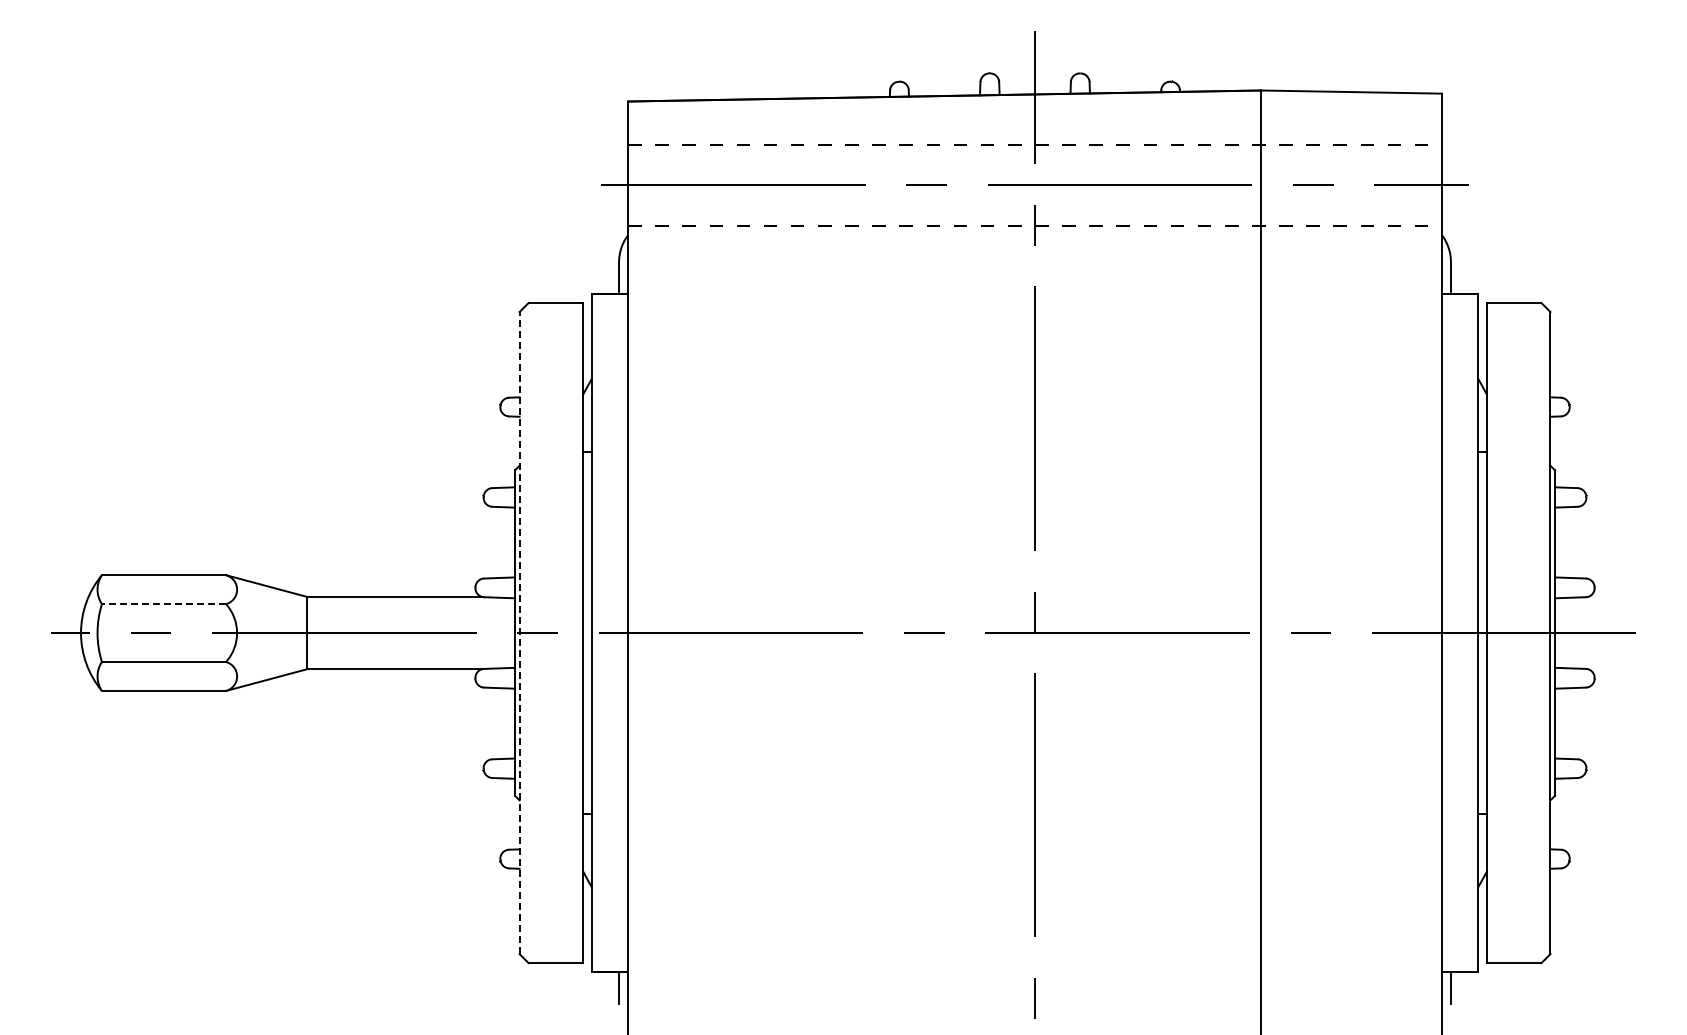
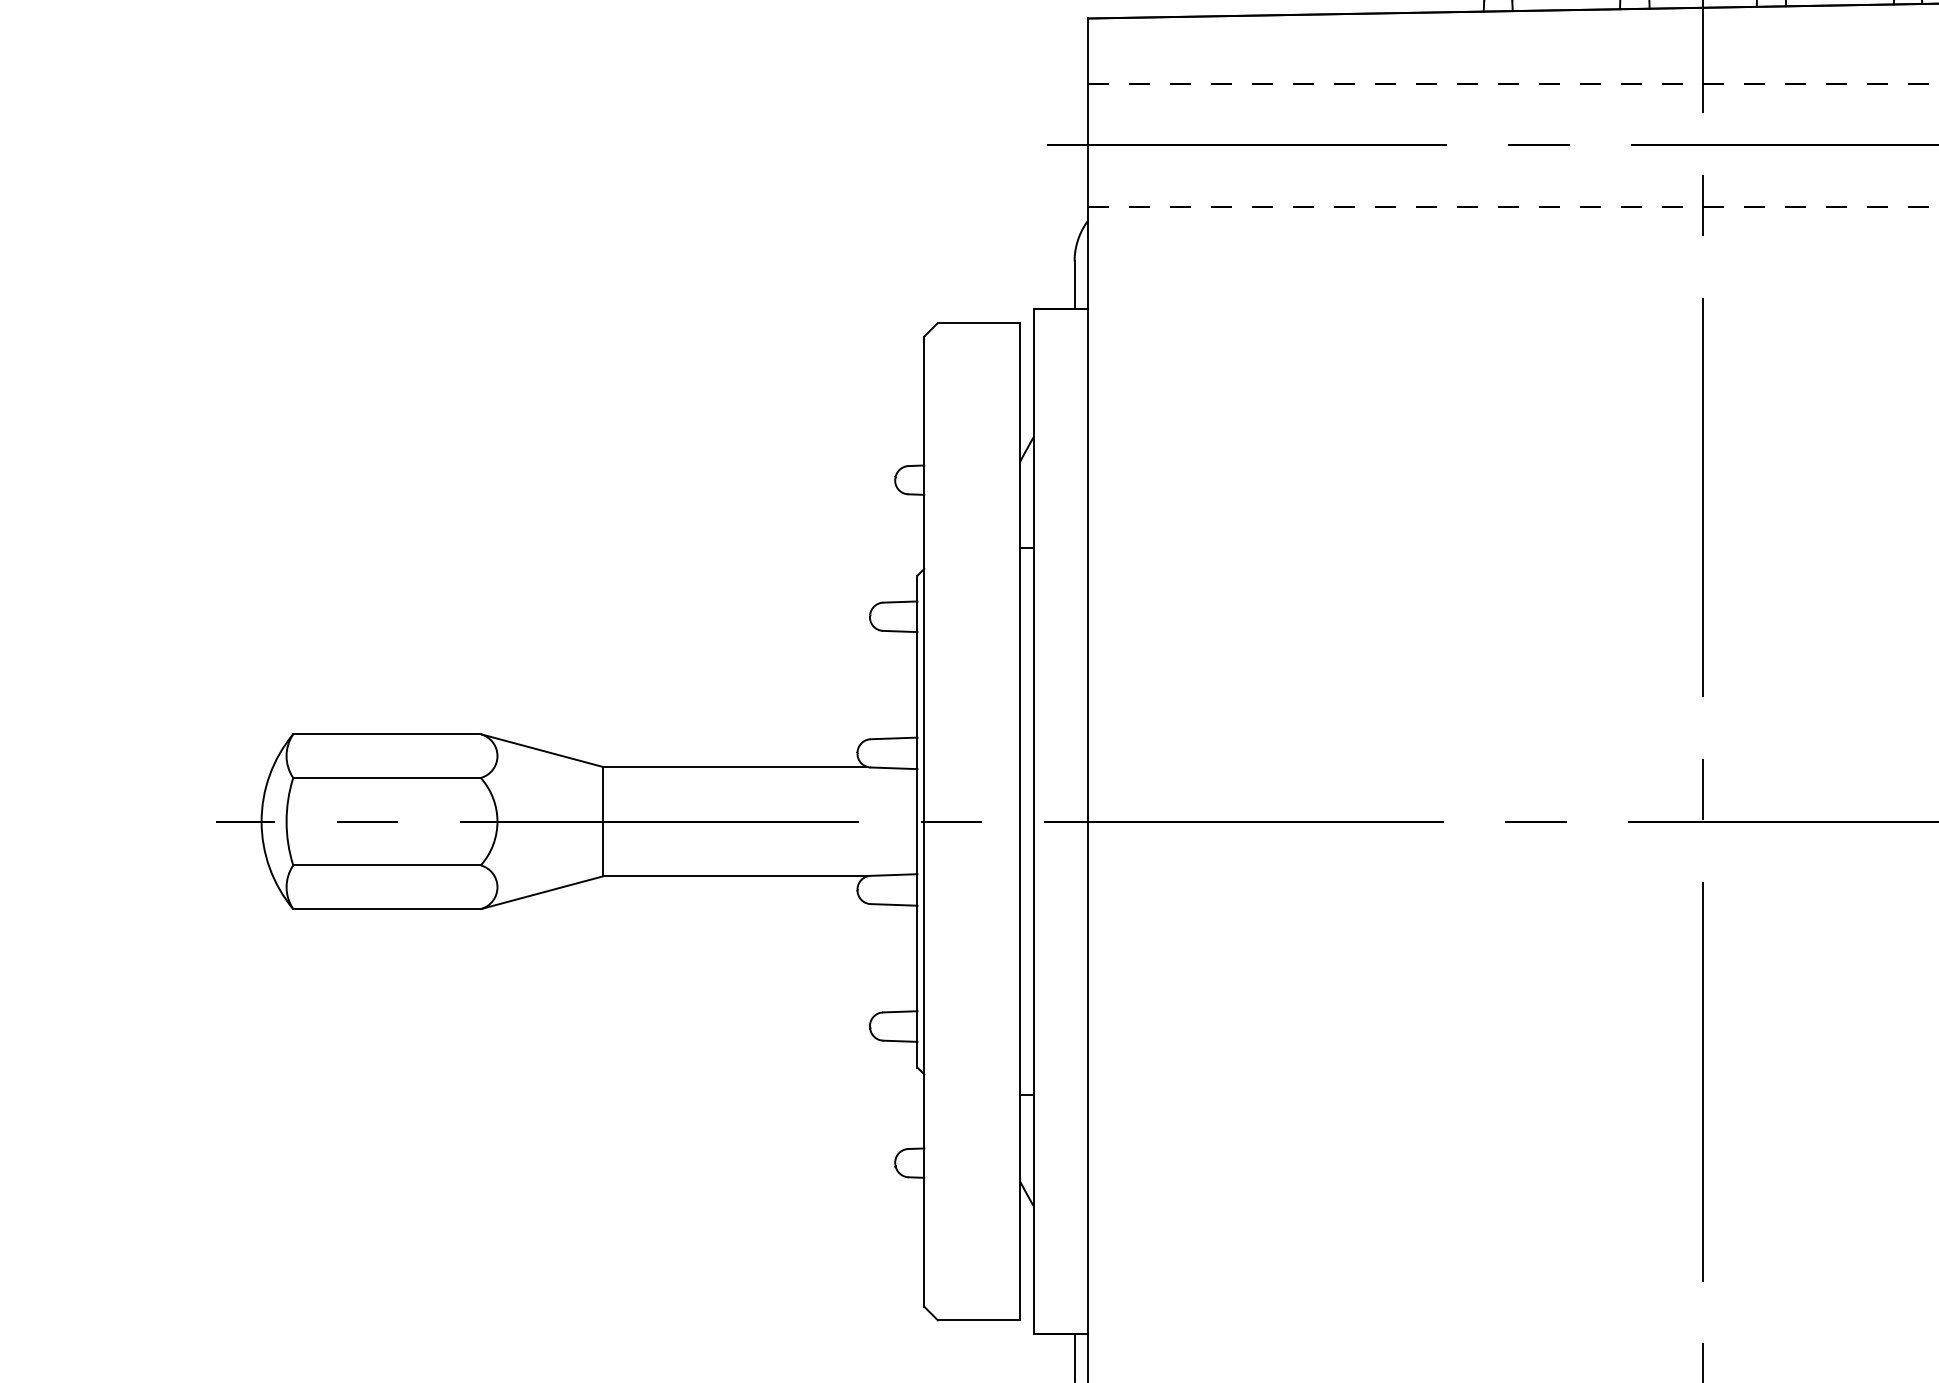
line: (163, 604) -> (386, 778), dashed -> solid
line: (519, 632) -> (924, 820), dashed -> solid

